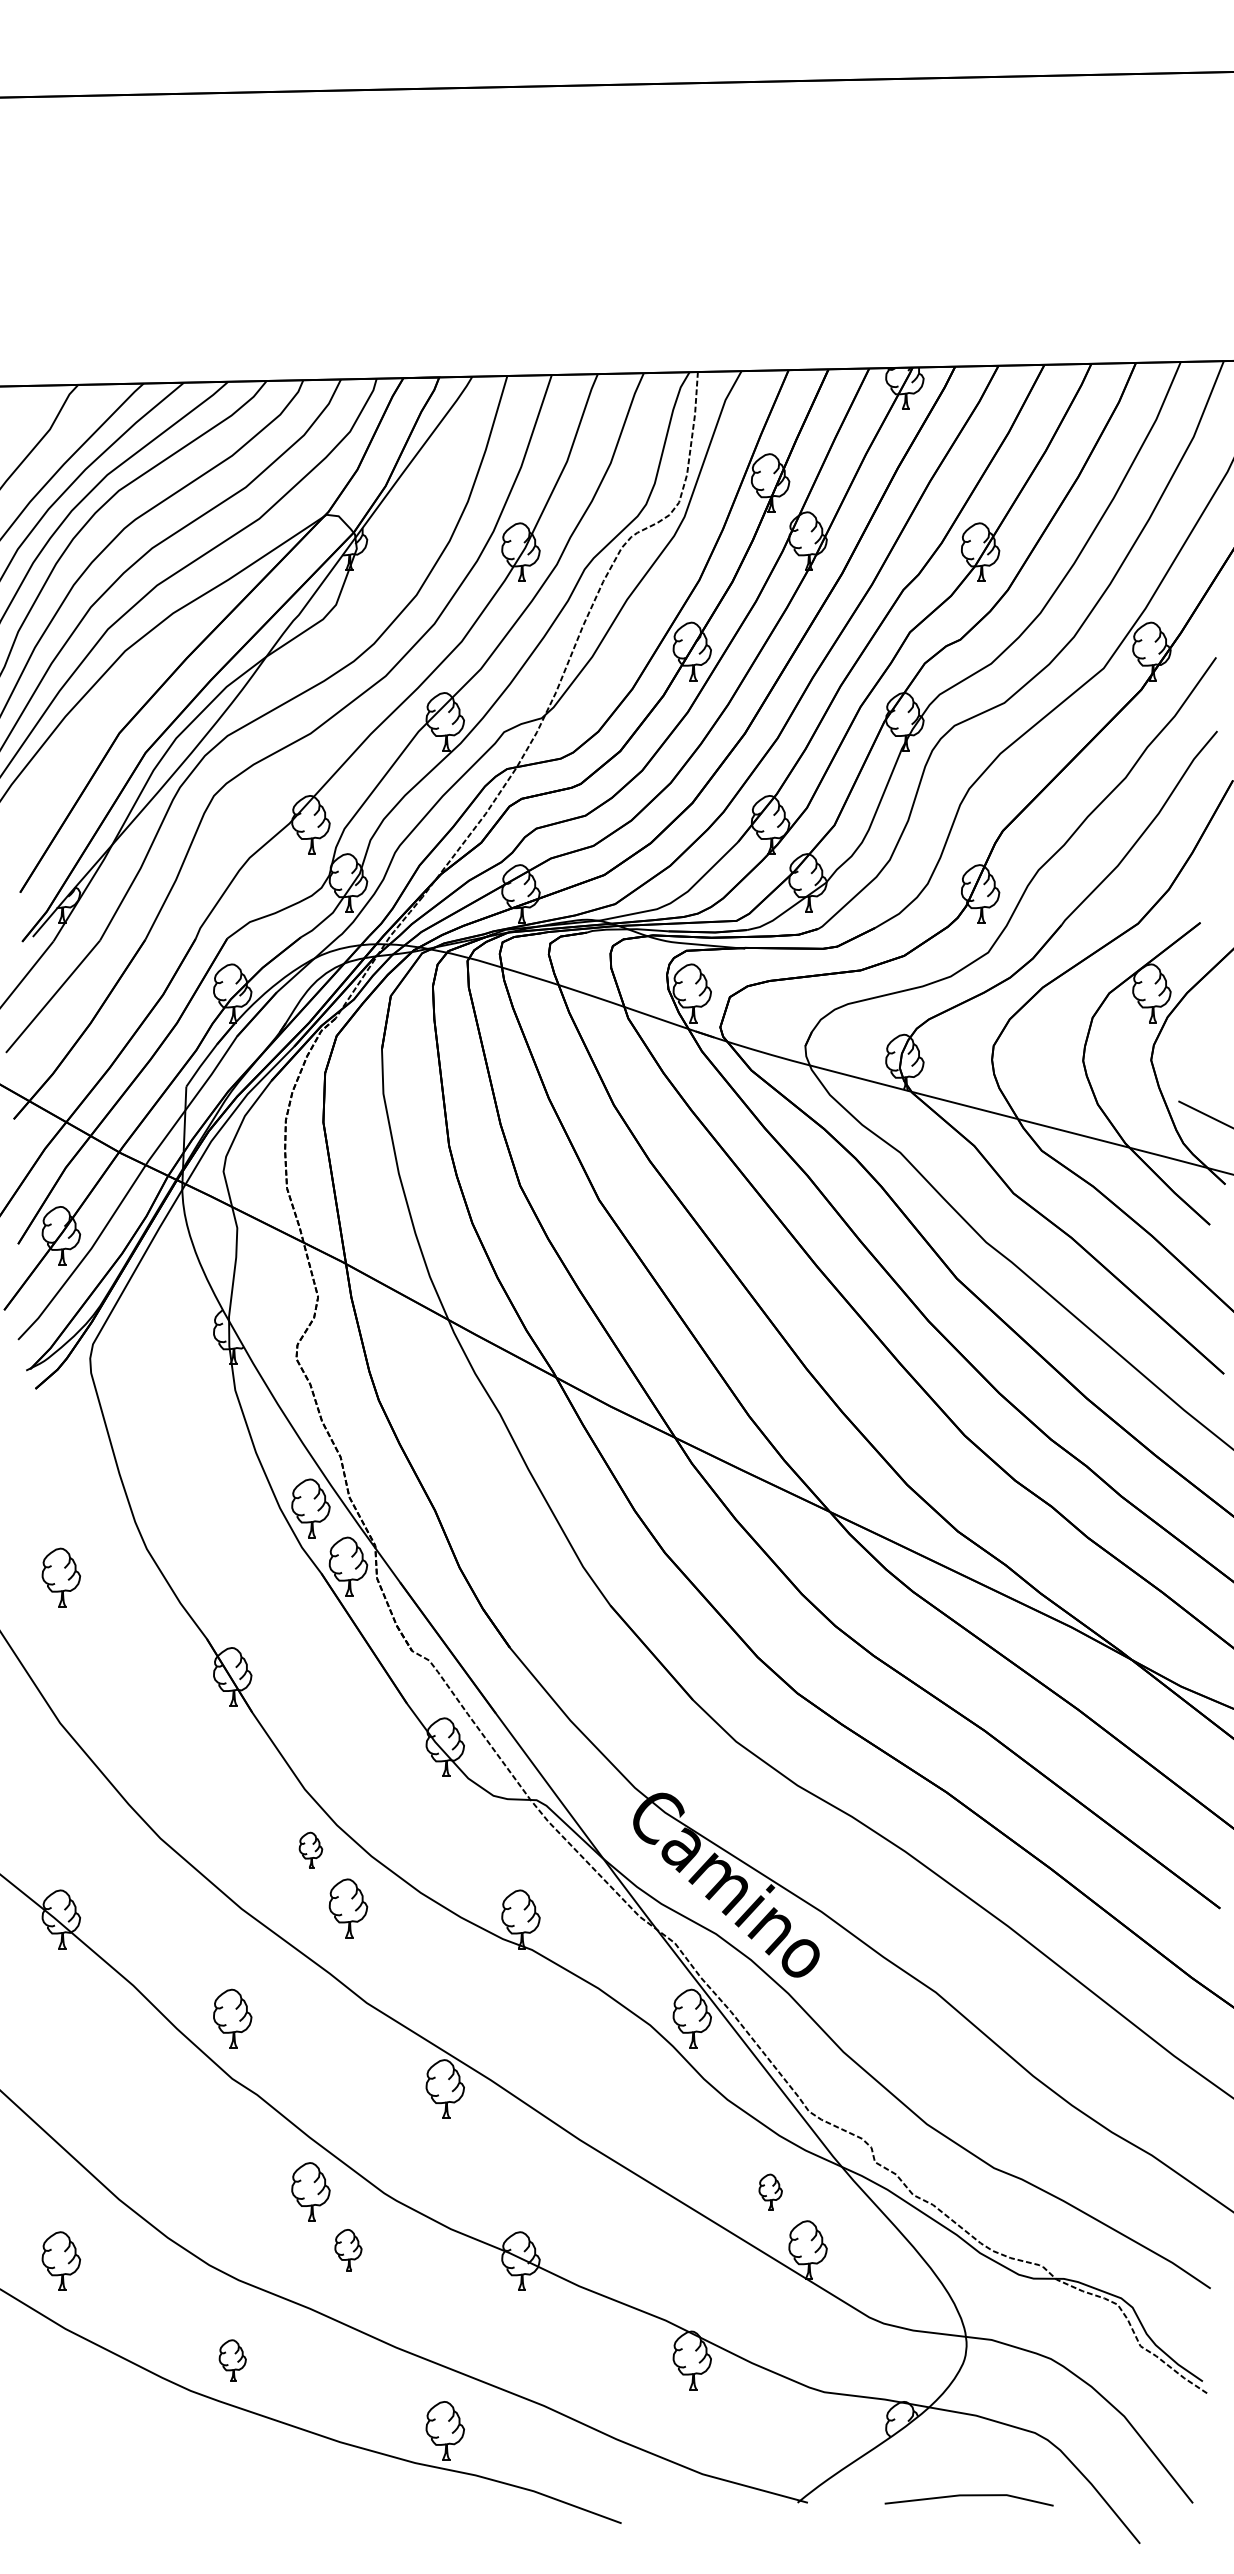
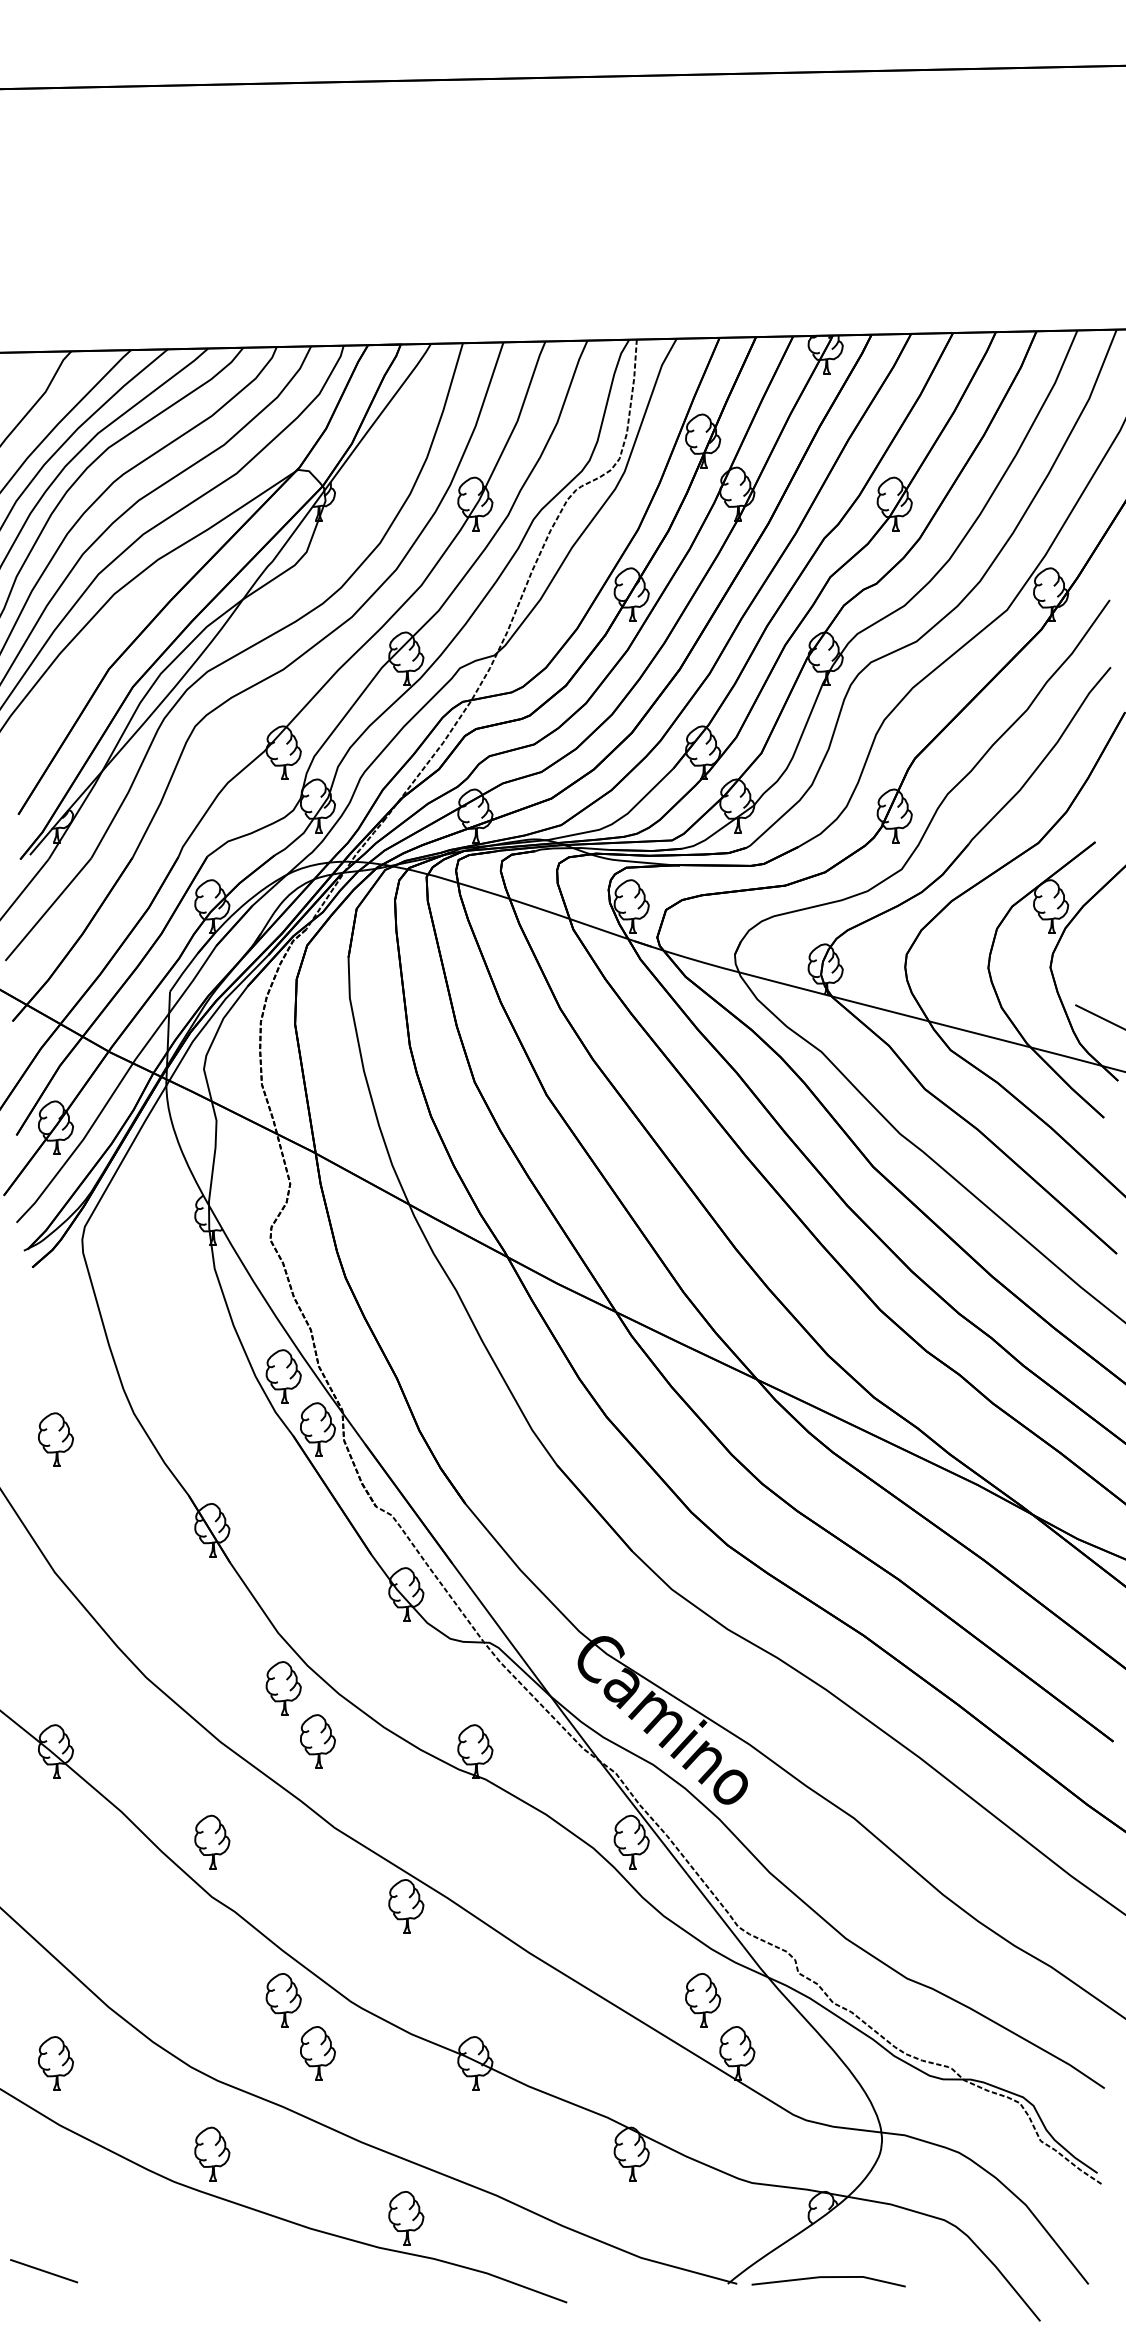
part: (310, 1849) -> (283, 1687), size x1.67
part: (770, 2191) -> (703, 1999), size x1.67
part: (348, 2249) -> (317, 2052), size x1.43
part: (232, 2360) -> (212, 2154), size x1.43
line: (48, 2488) -> (44, 2270), added
line: (968, 2496) -> (828, 2278), moved

